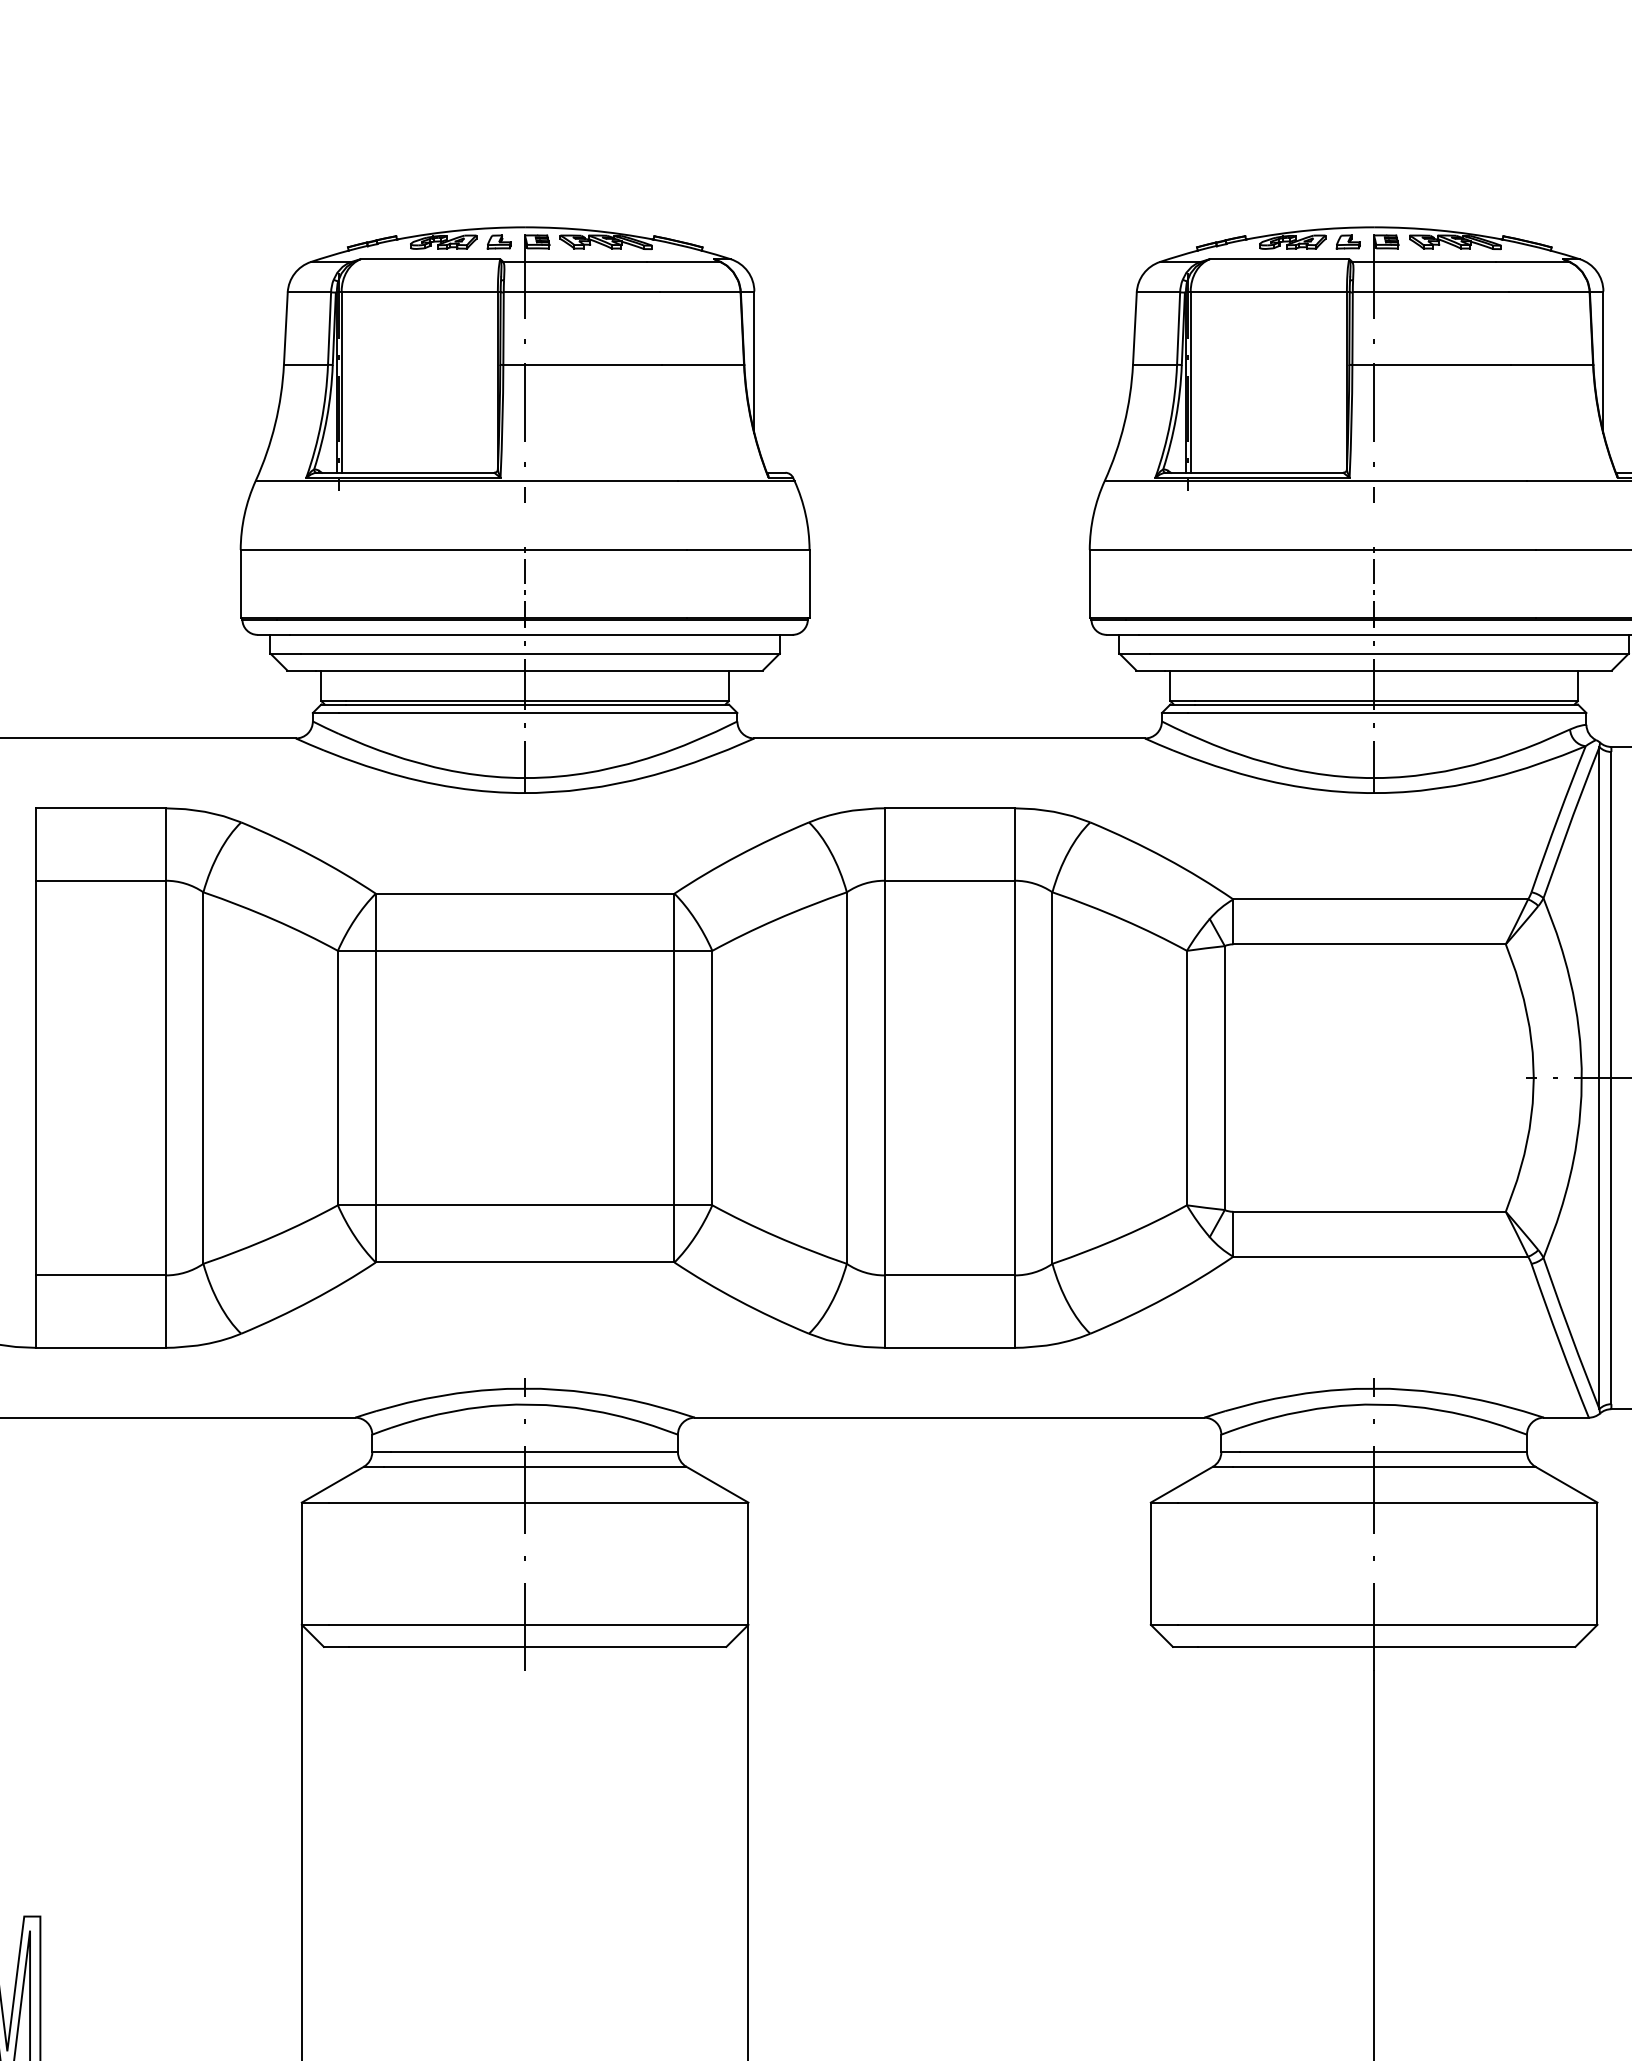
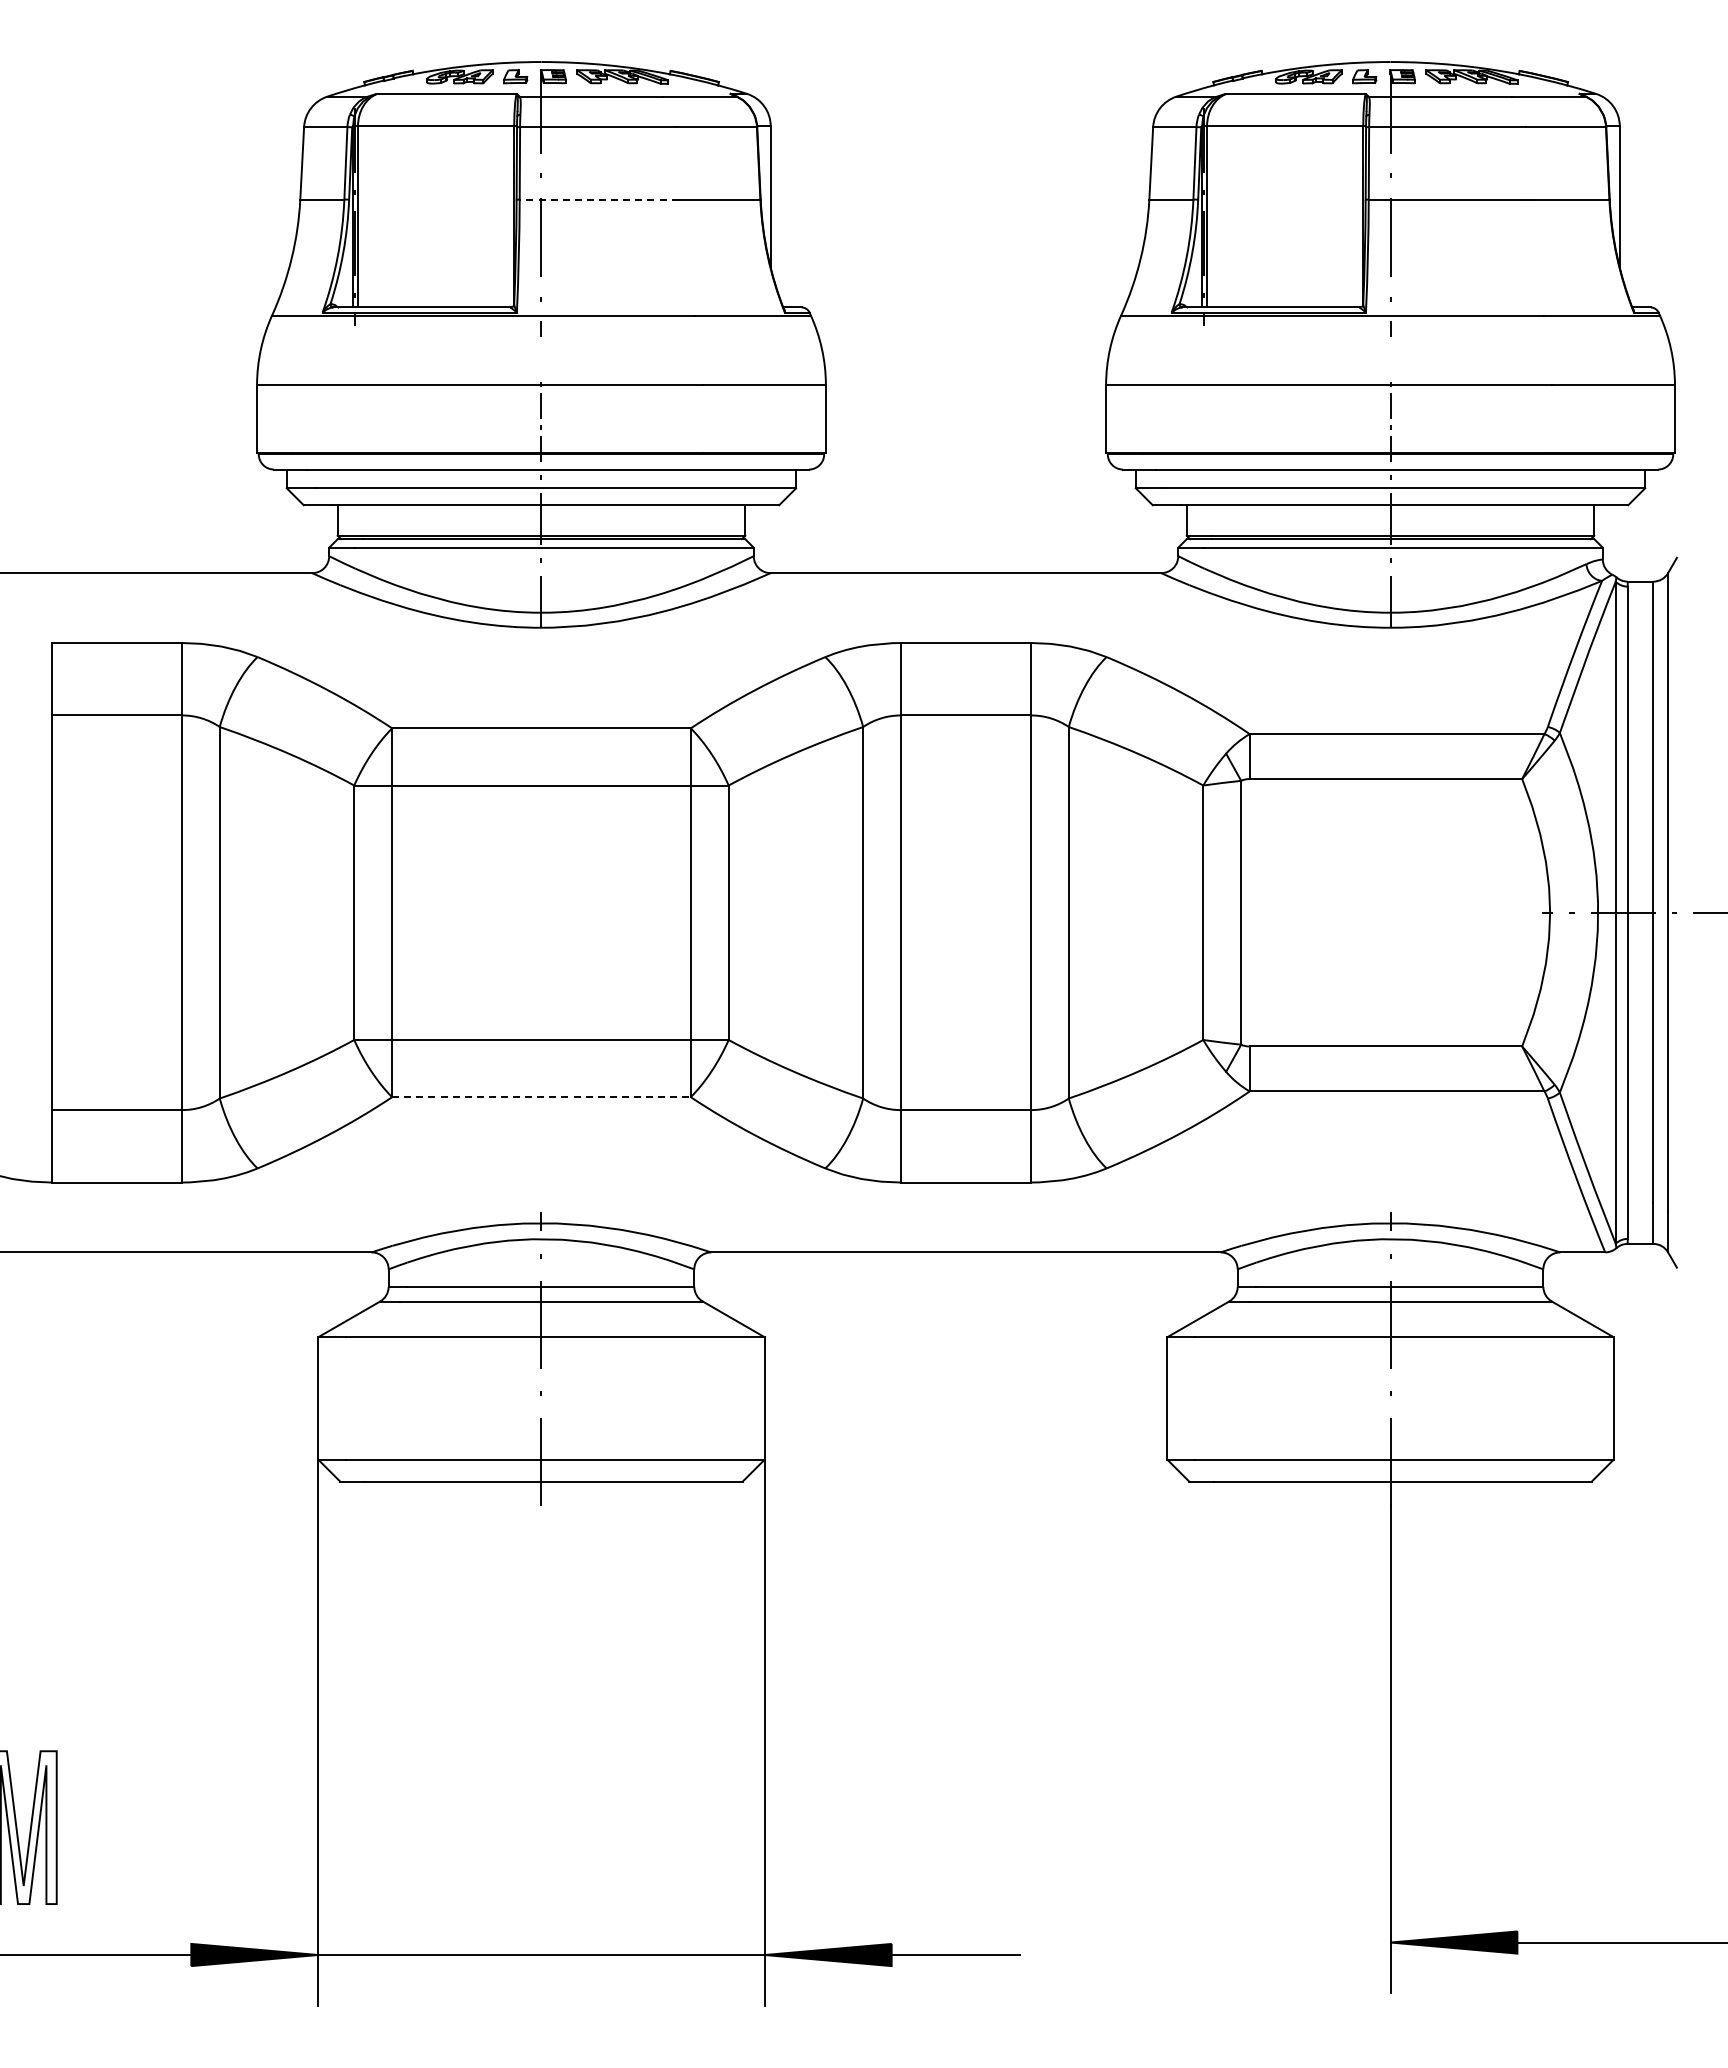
line: (582, 364) -> (598, 199), solid -> dashed
line: (525, 1262) -> (541, 1097), solid -> dashed

